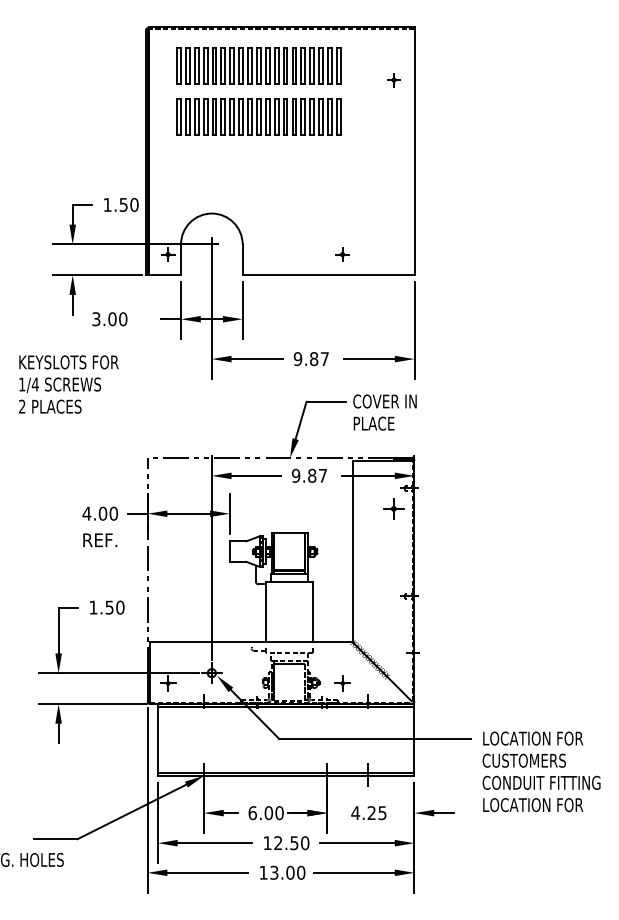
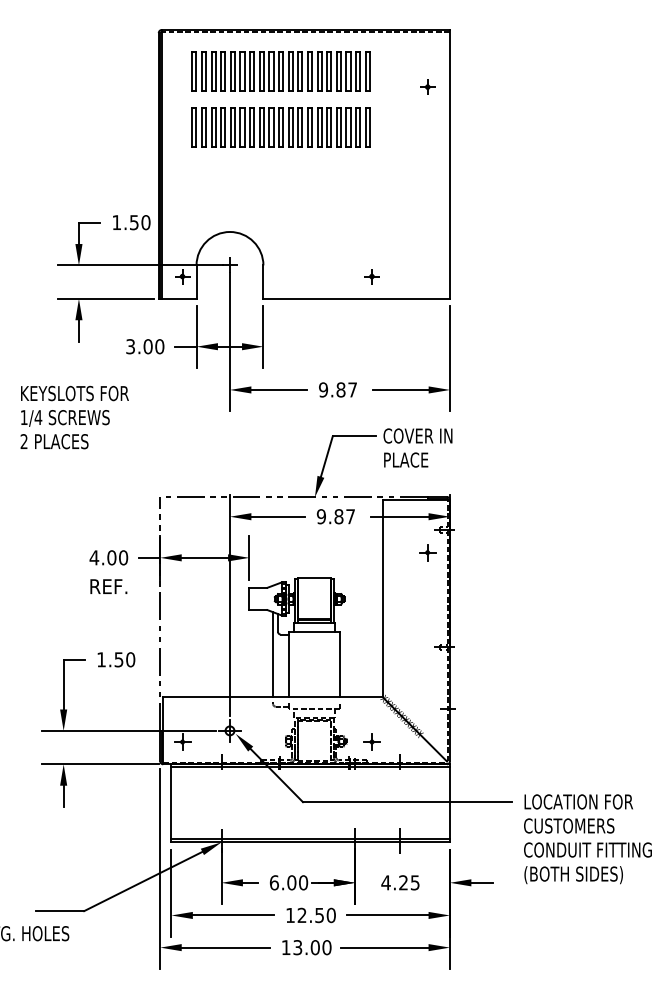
text: (110, 319) -> (145, 346), moved
part: (393, 508) -> (427, 552), size x0.71
line: (251, 602) -> (273, 654), added
text: (532, 806) -> (578, 875), LOCATION FOR -> (BOTH SIDES)

